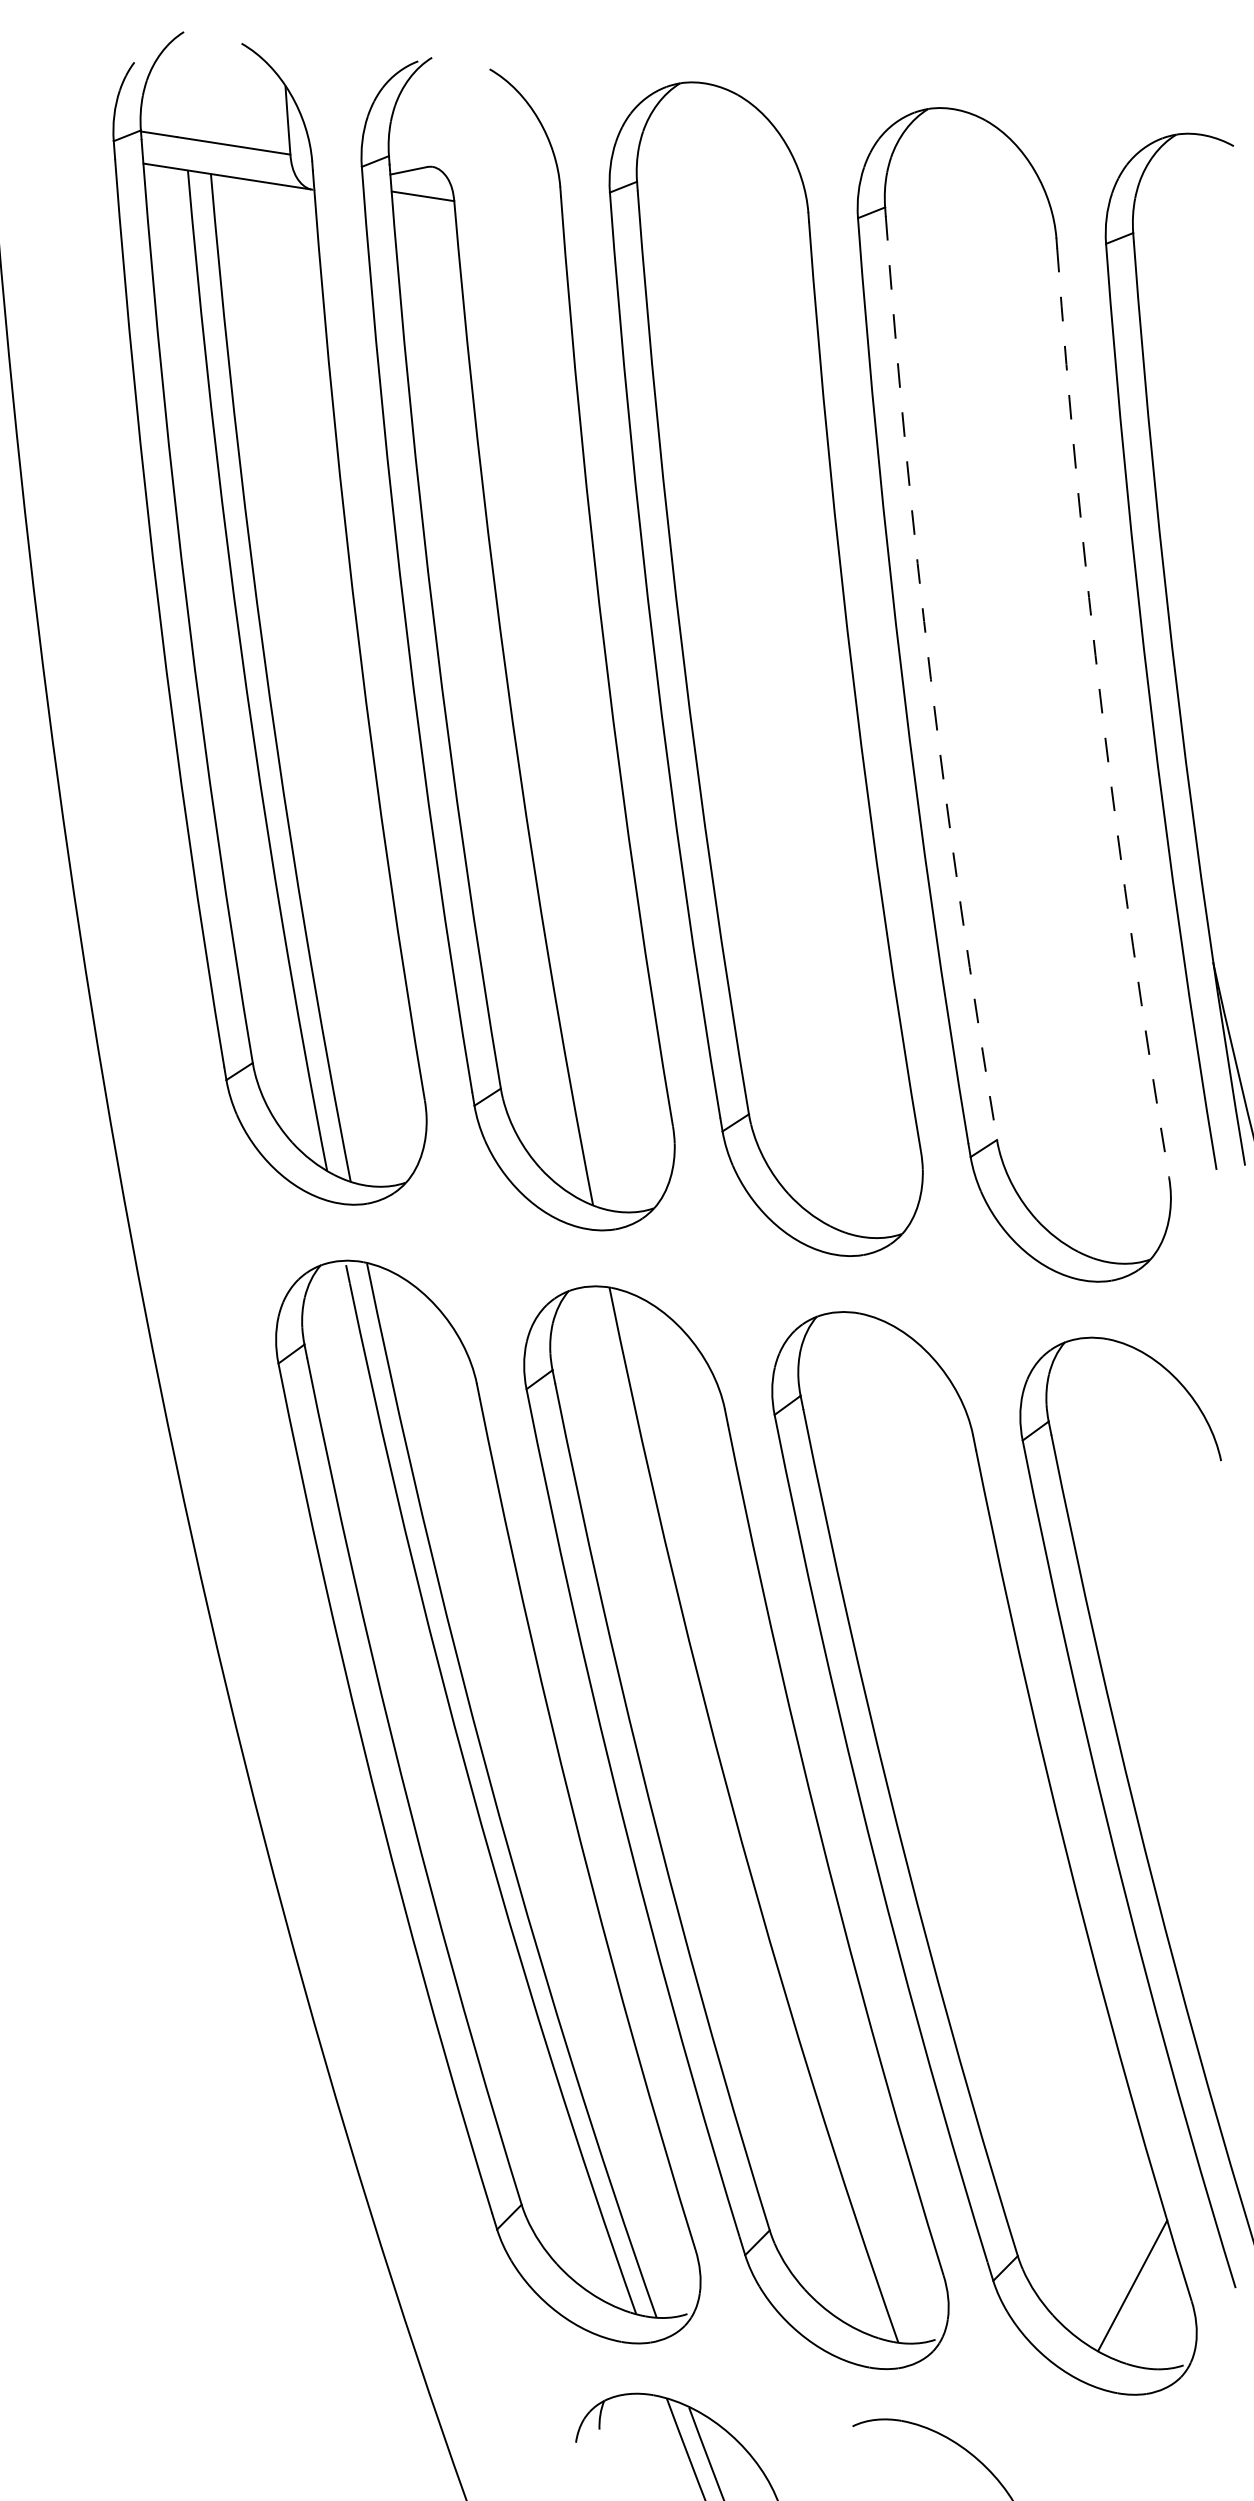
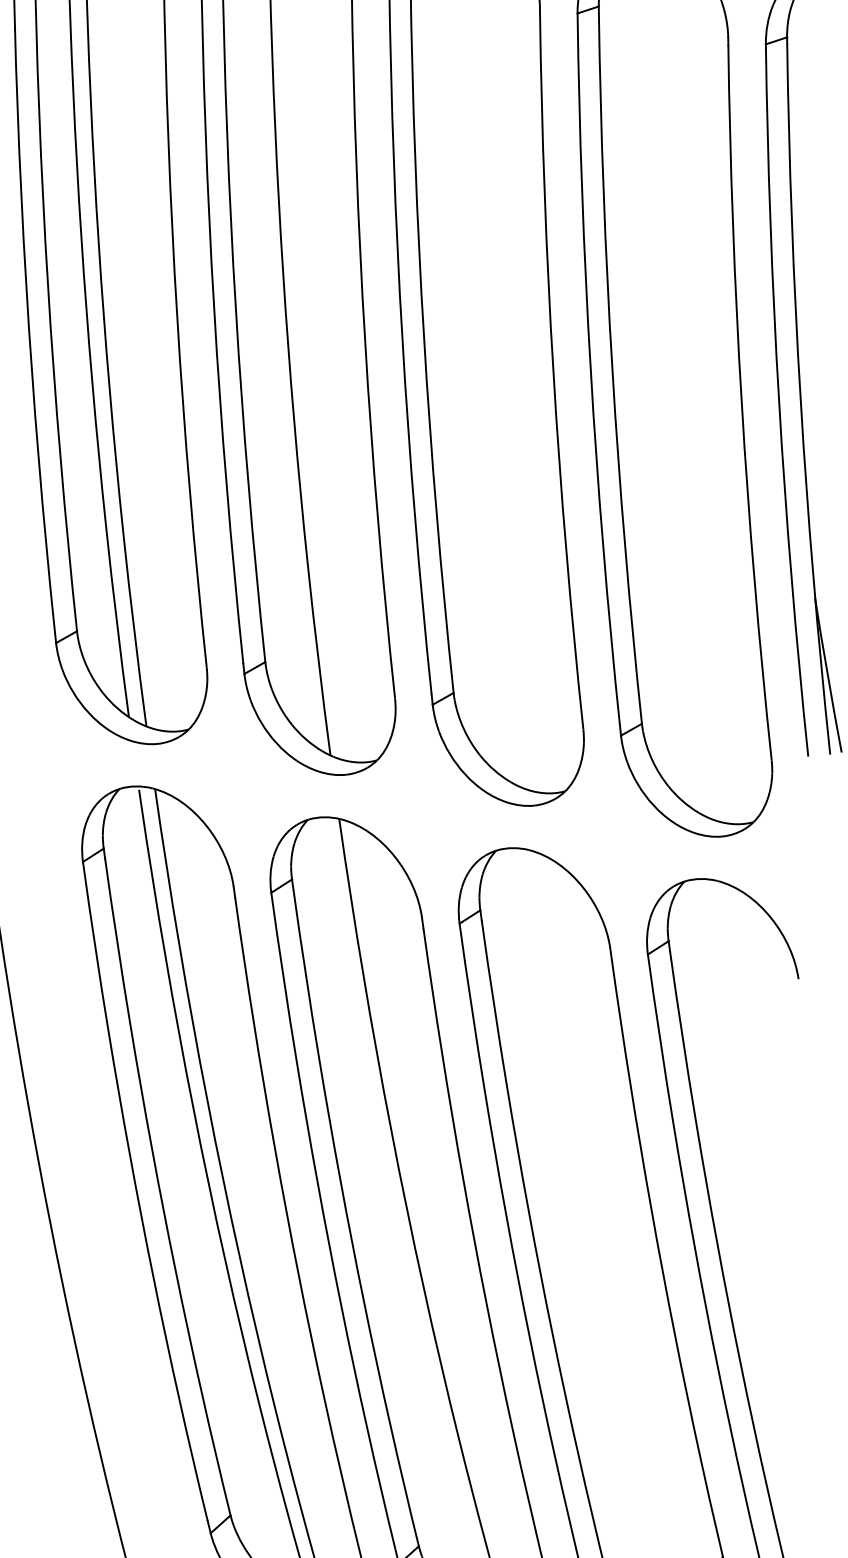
arc: (930, 679) -> (612, 369), dashed -> solid
arc: (1102, 713) -> (741, 402), dashed -> solid

